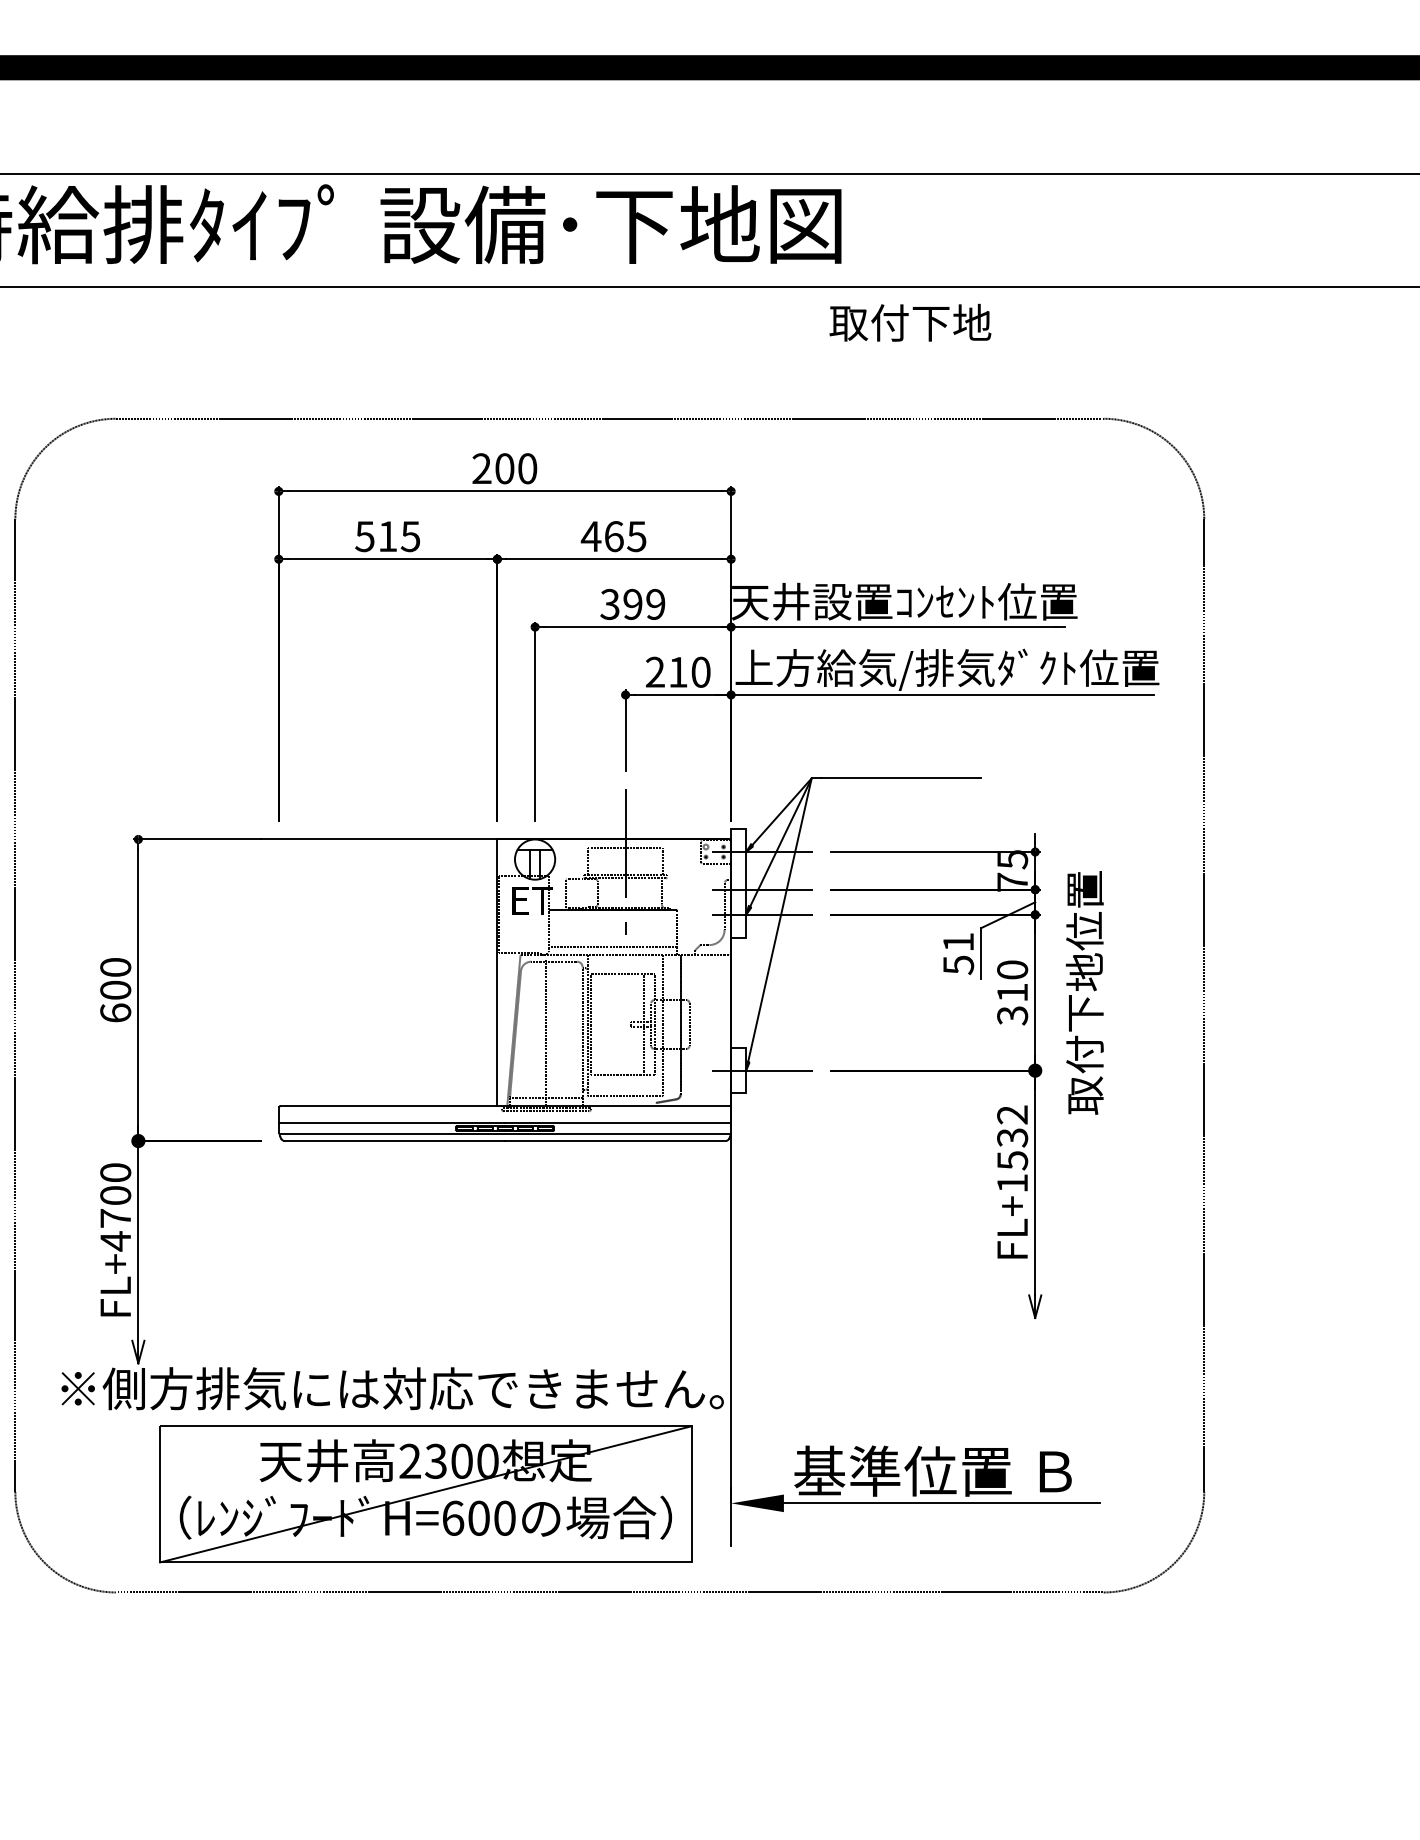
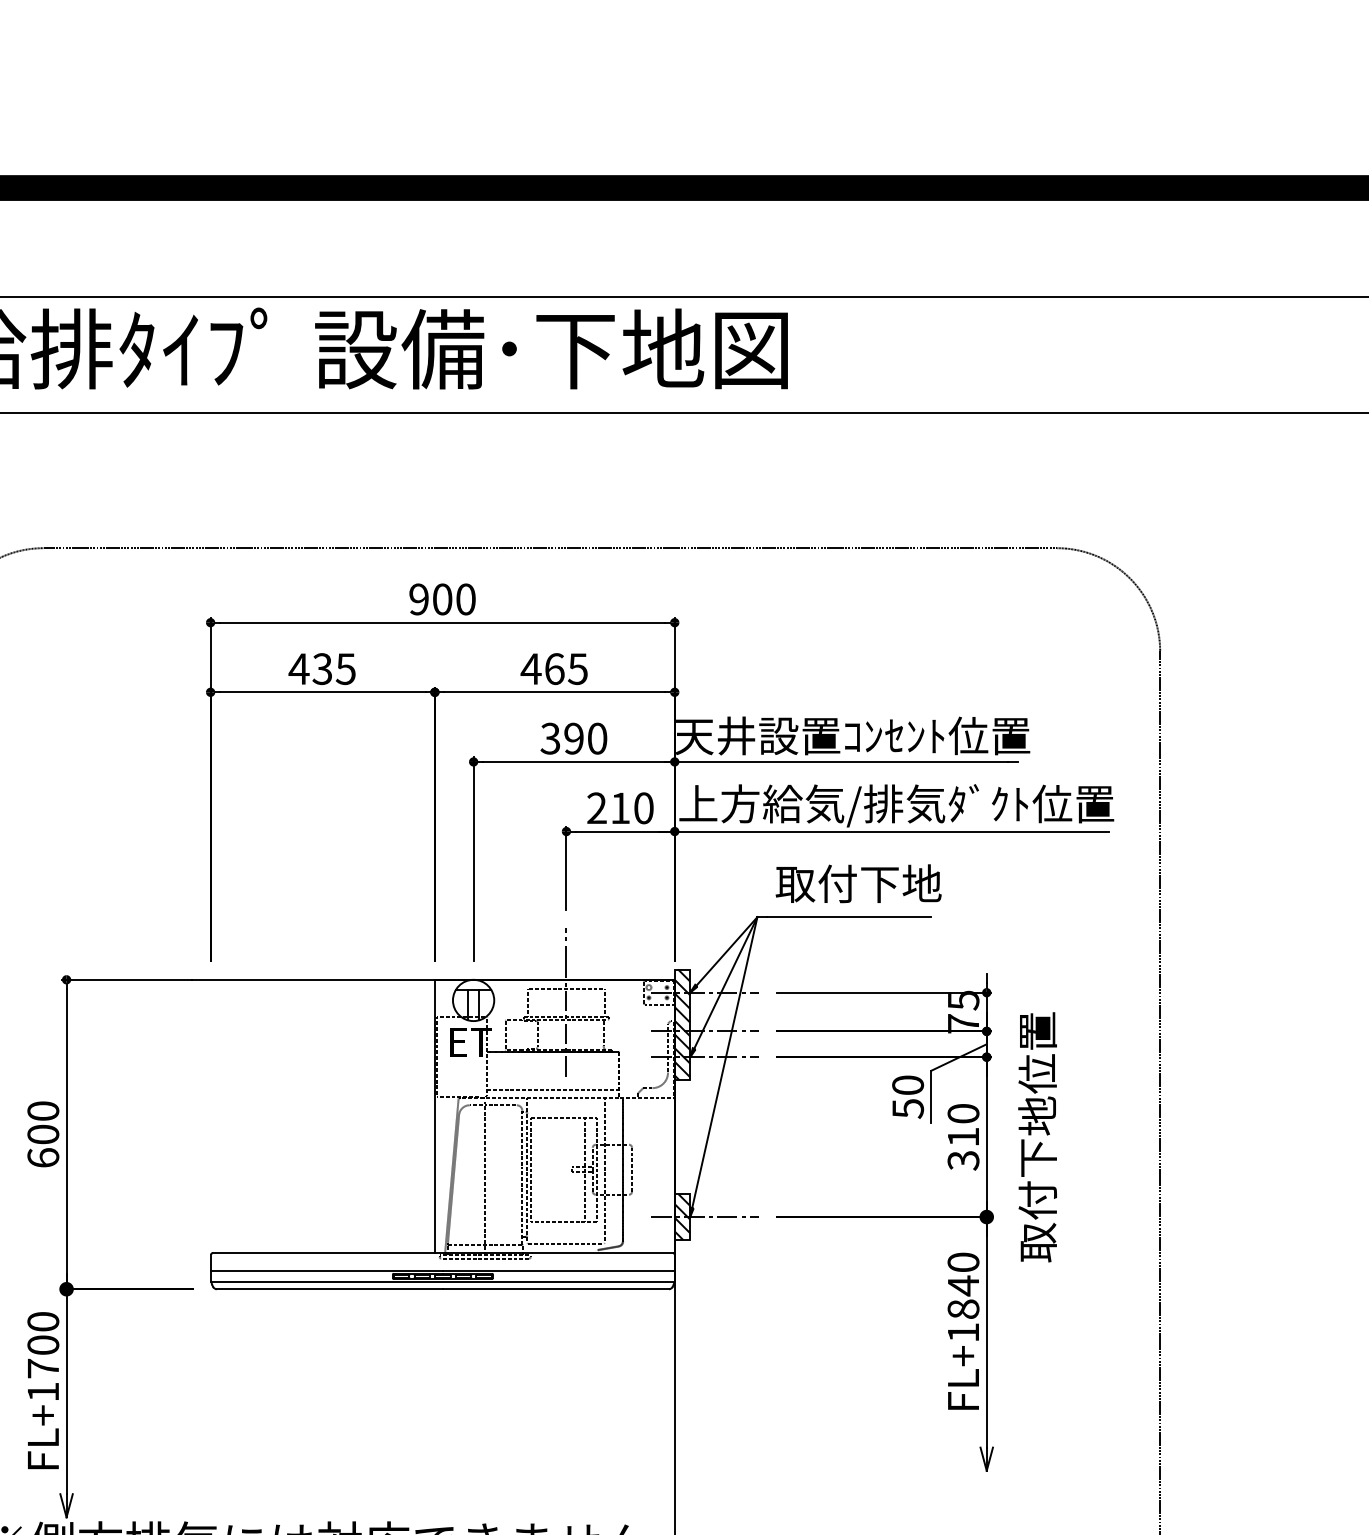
text: (910, 322) -> (858, 883), moved
text: (481, 468) -> (418, 599), 200 -> 900
text: (375, 536) -> (309, 668), 515 -> 435
text: (655, 604) -> (597, 738), 399 -> 390
hatch: (738, 883) -> (682, 1024), added
text: (958, 941) -> (908, 1084), 51 -> 50
hatch: (738, 1070) -> (682, 1216), added
text: (1012, 1137) -> (963, 1285), FL+1532 -> FL+1840
text: (115, 1241) -> (43, 1392), FL+4700 -> FL+1700

